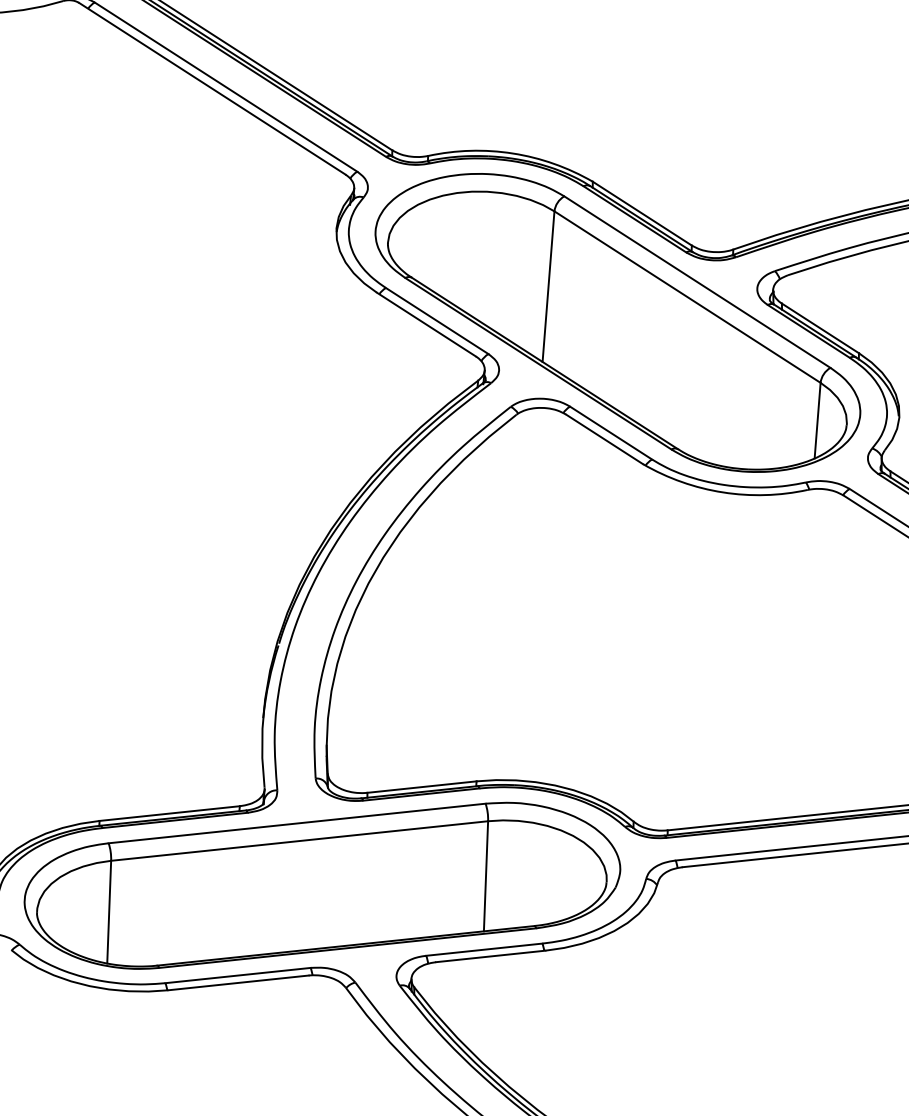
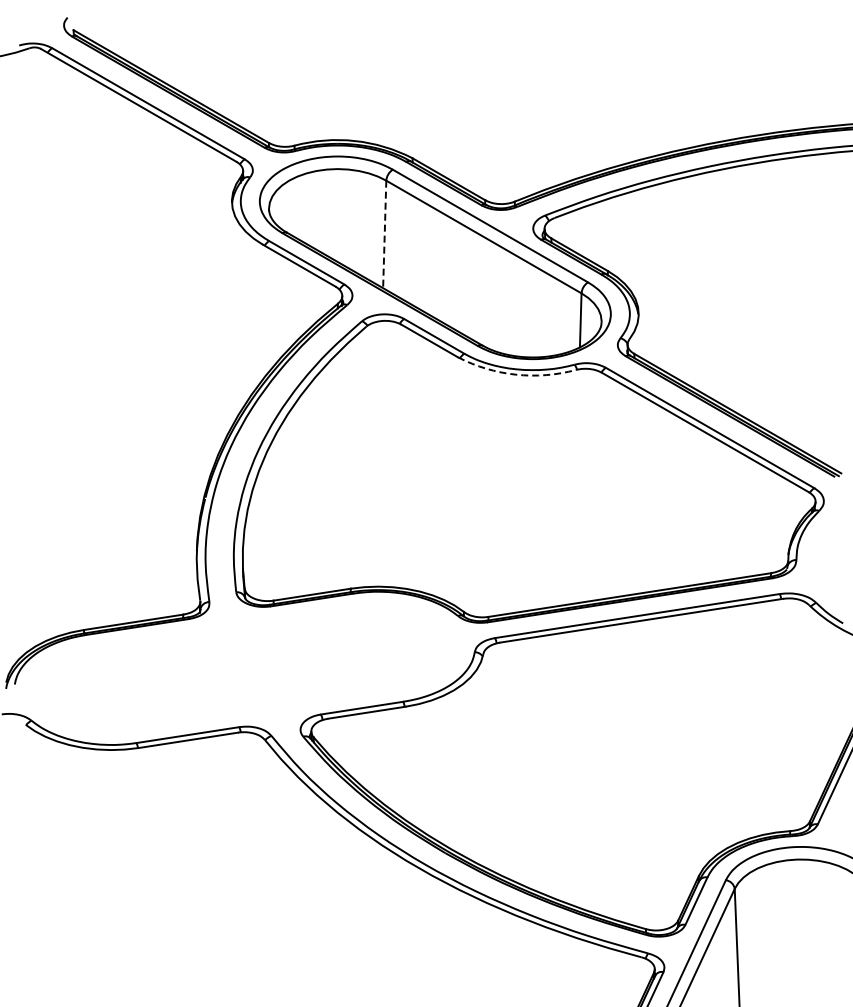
line: (548, 286) -> (384, 234), solid -> dashed
arc: (722, 492) -> (515, 374), solid -> dashed
part: (322, 884) -> (244, 667), removed

